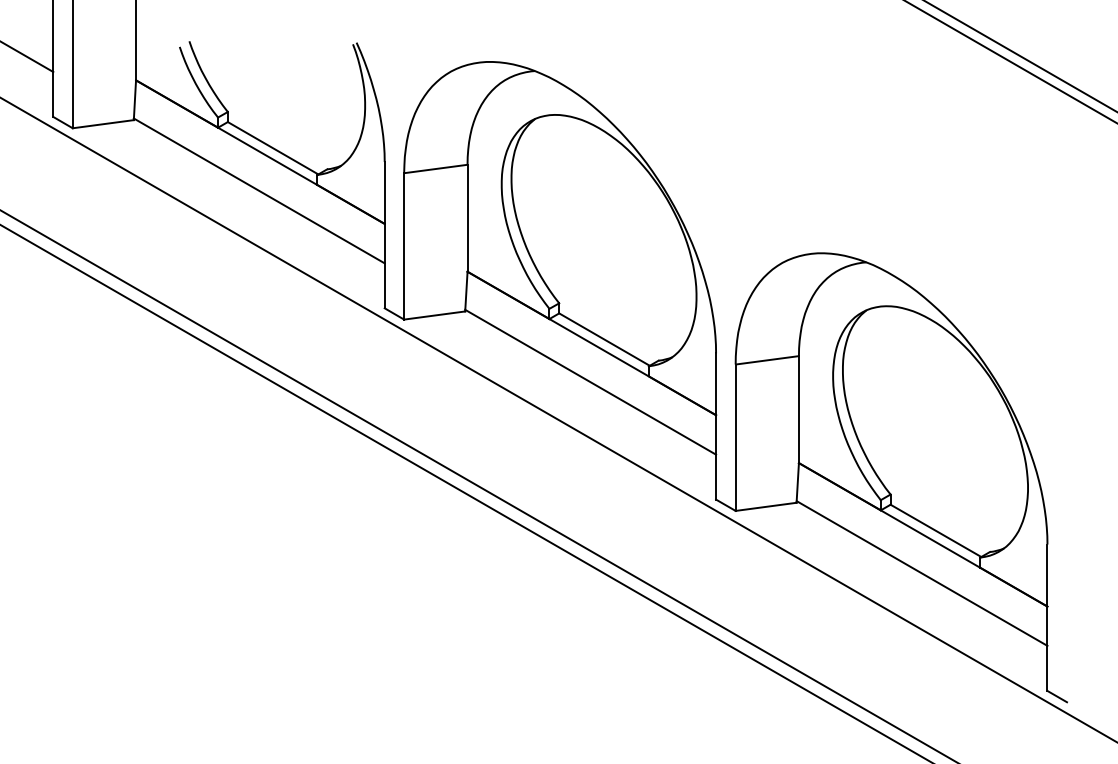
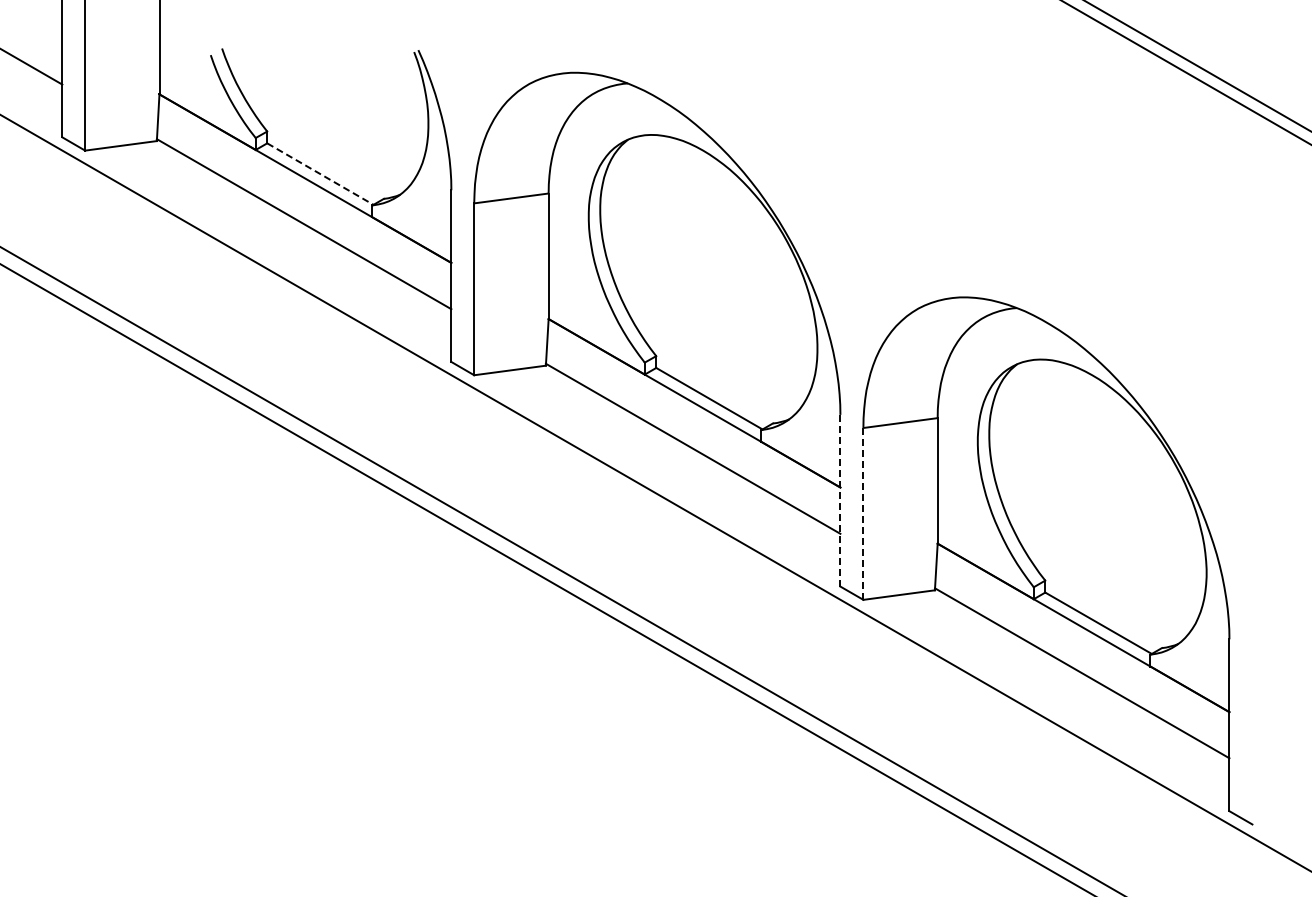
line: (273, 148) -> (320, 174), solid -> dashed
line: (716, 426) -> (840, 500), solid -> dashed
line: (735, 437) -> (863, 513), solid -> dashed

